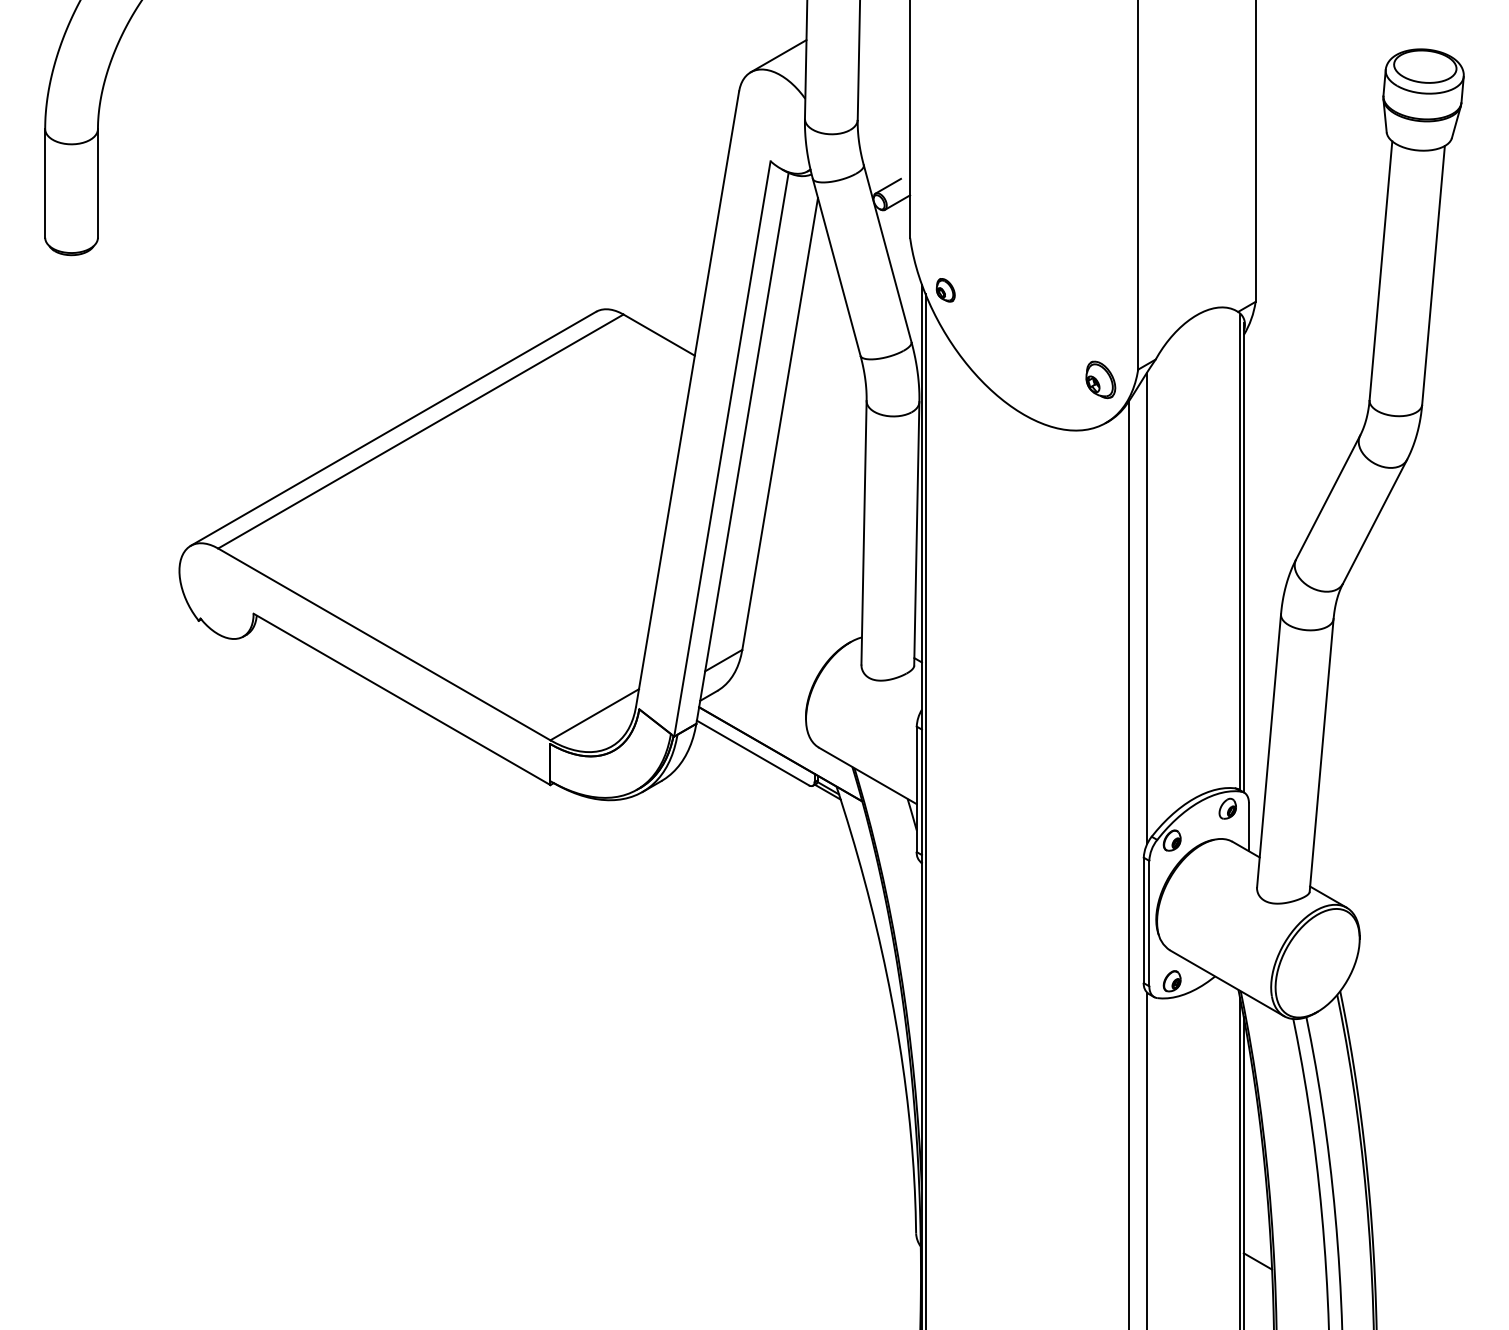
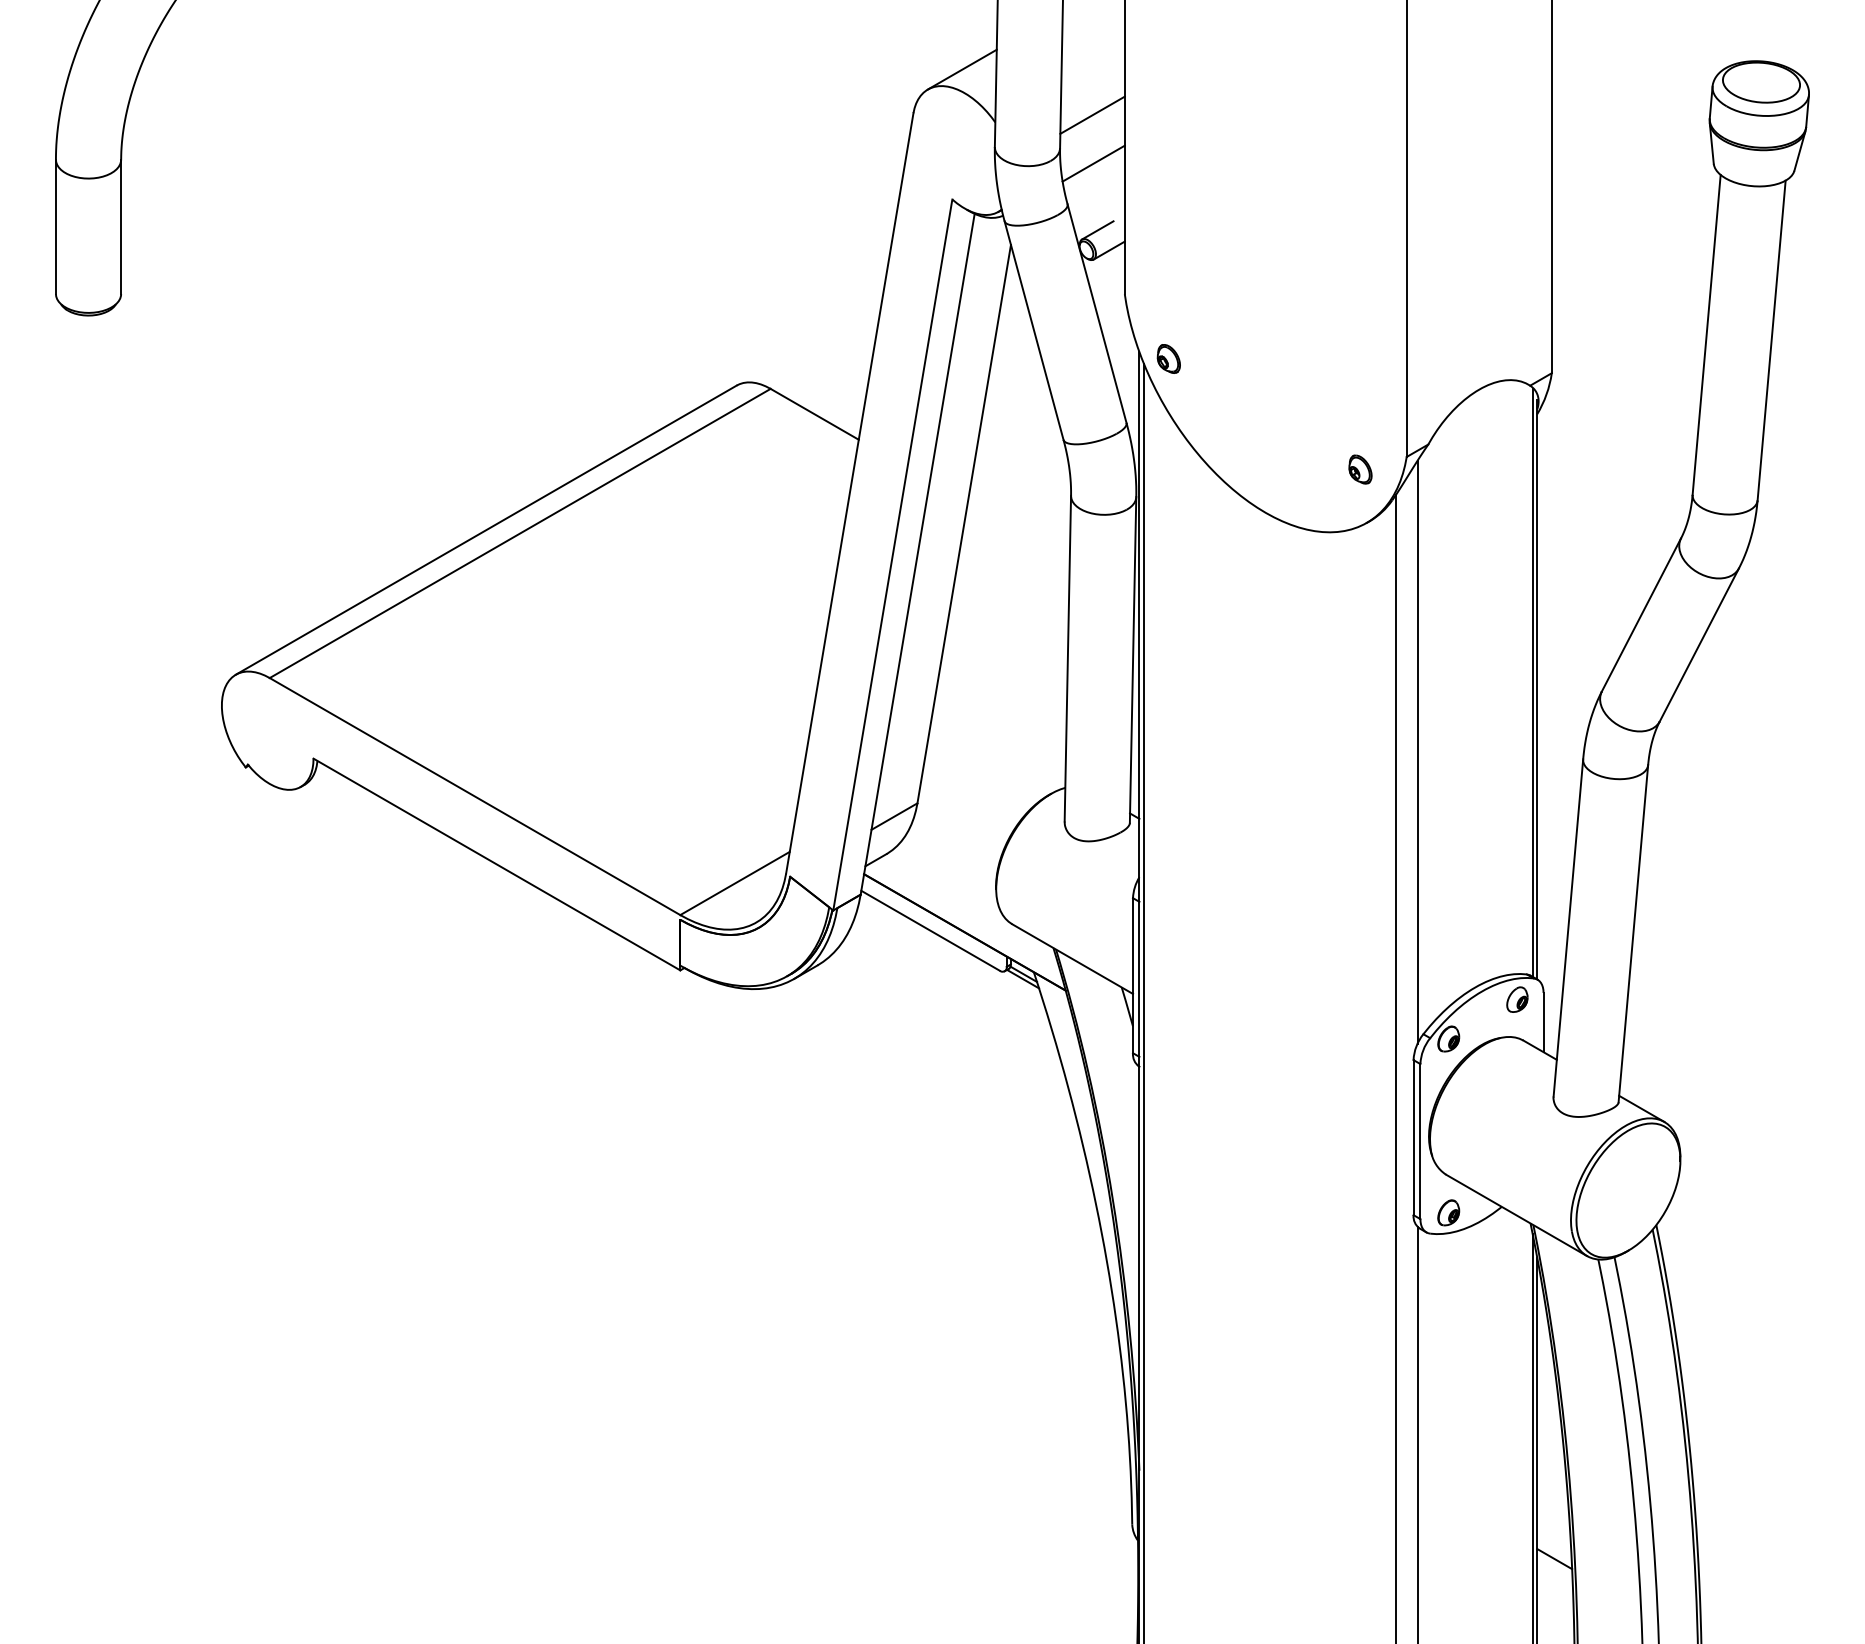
line: (883, 92) -> (1092, 114), added
line: (884, 132) -> (1093, 163), added
part: (1100, 379) -> (1360, 469), size x0.62

